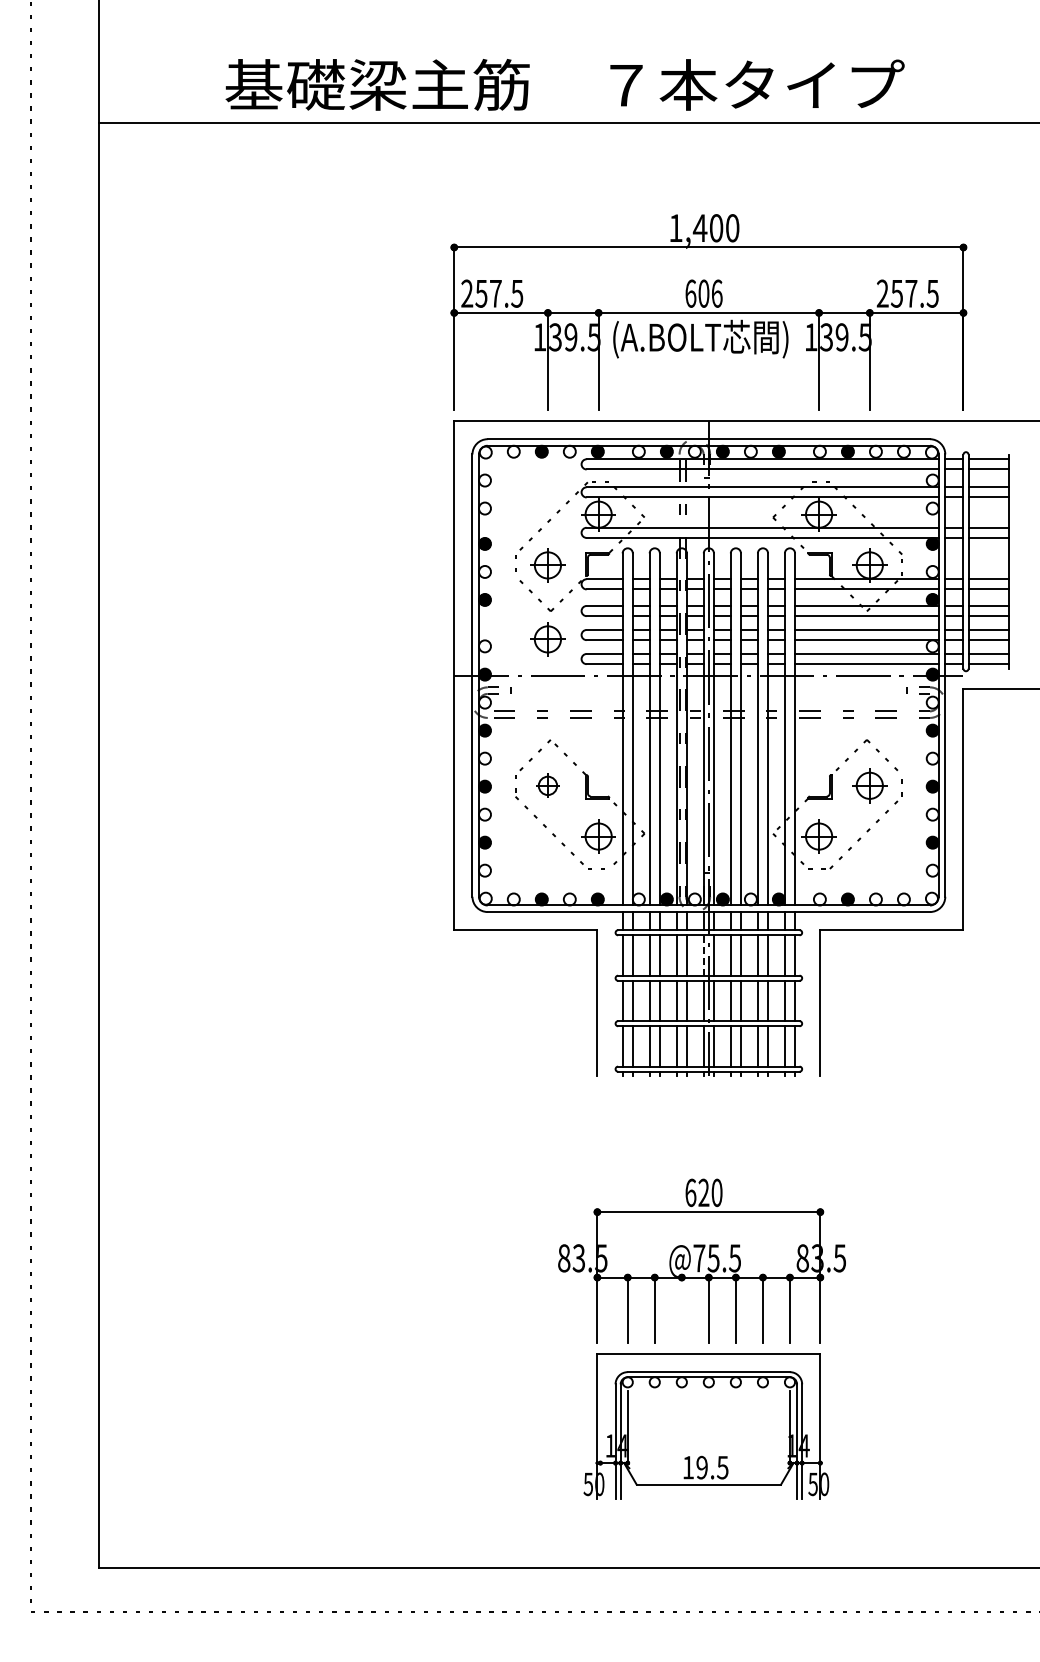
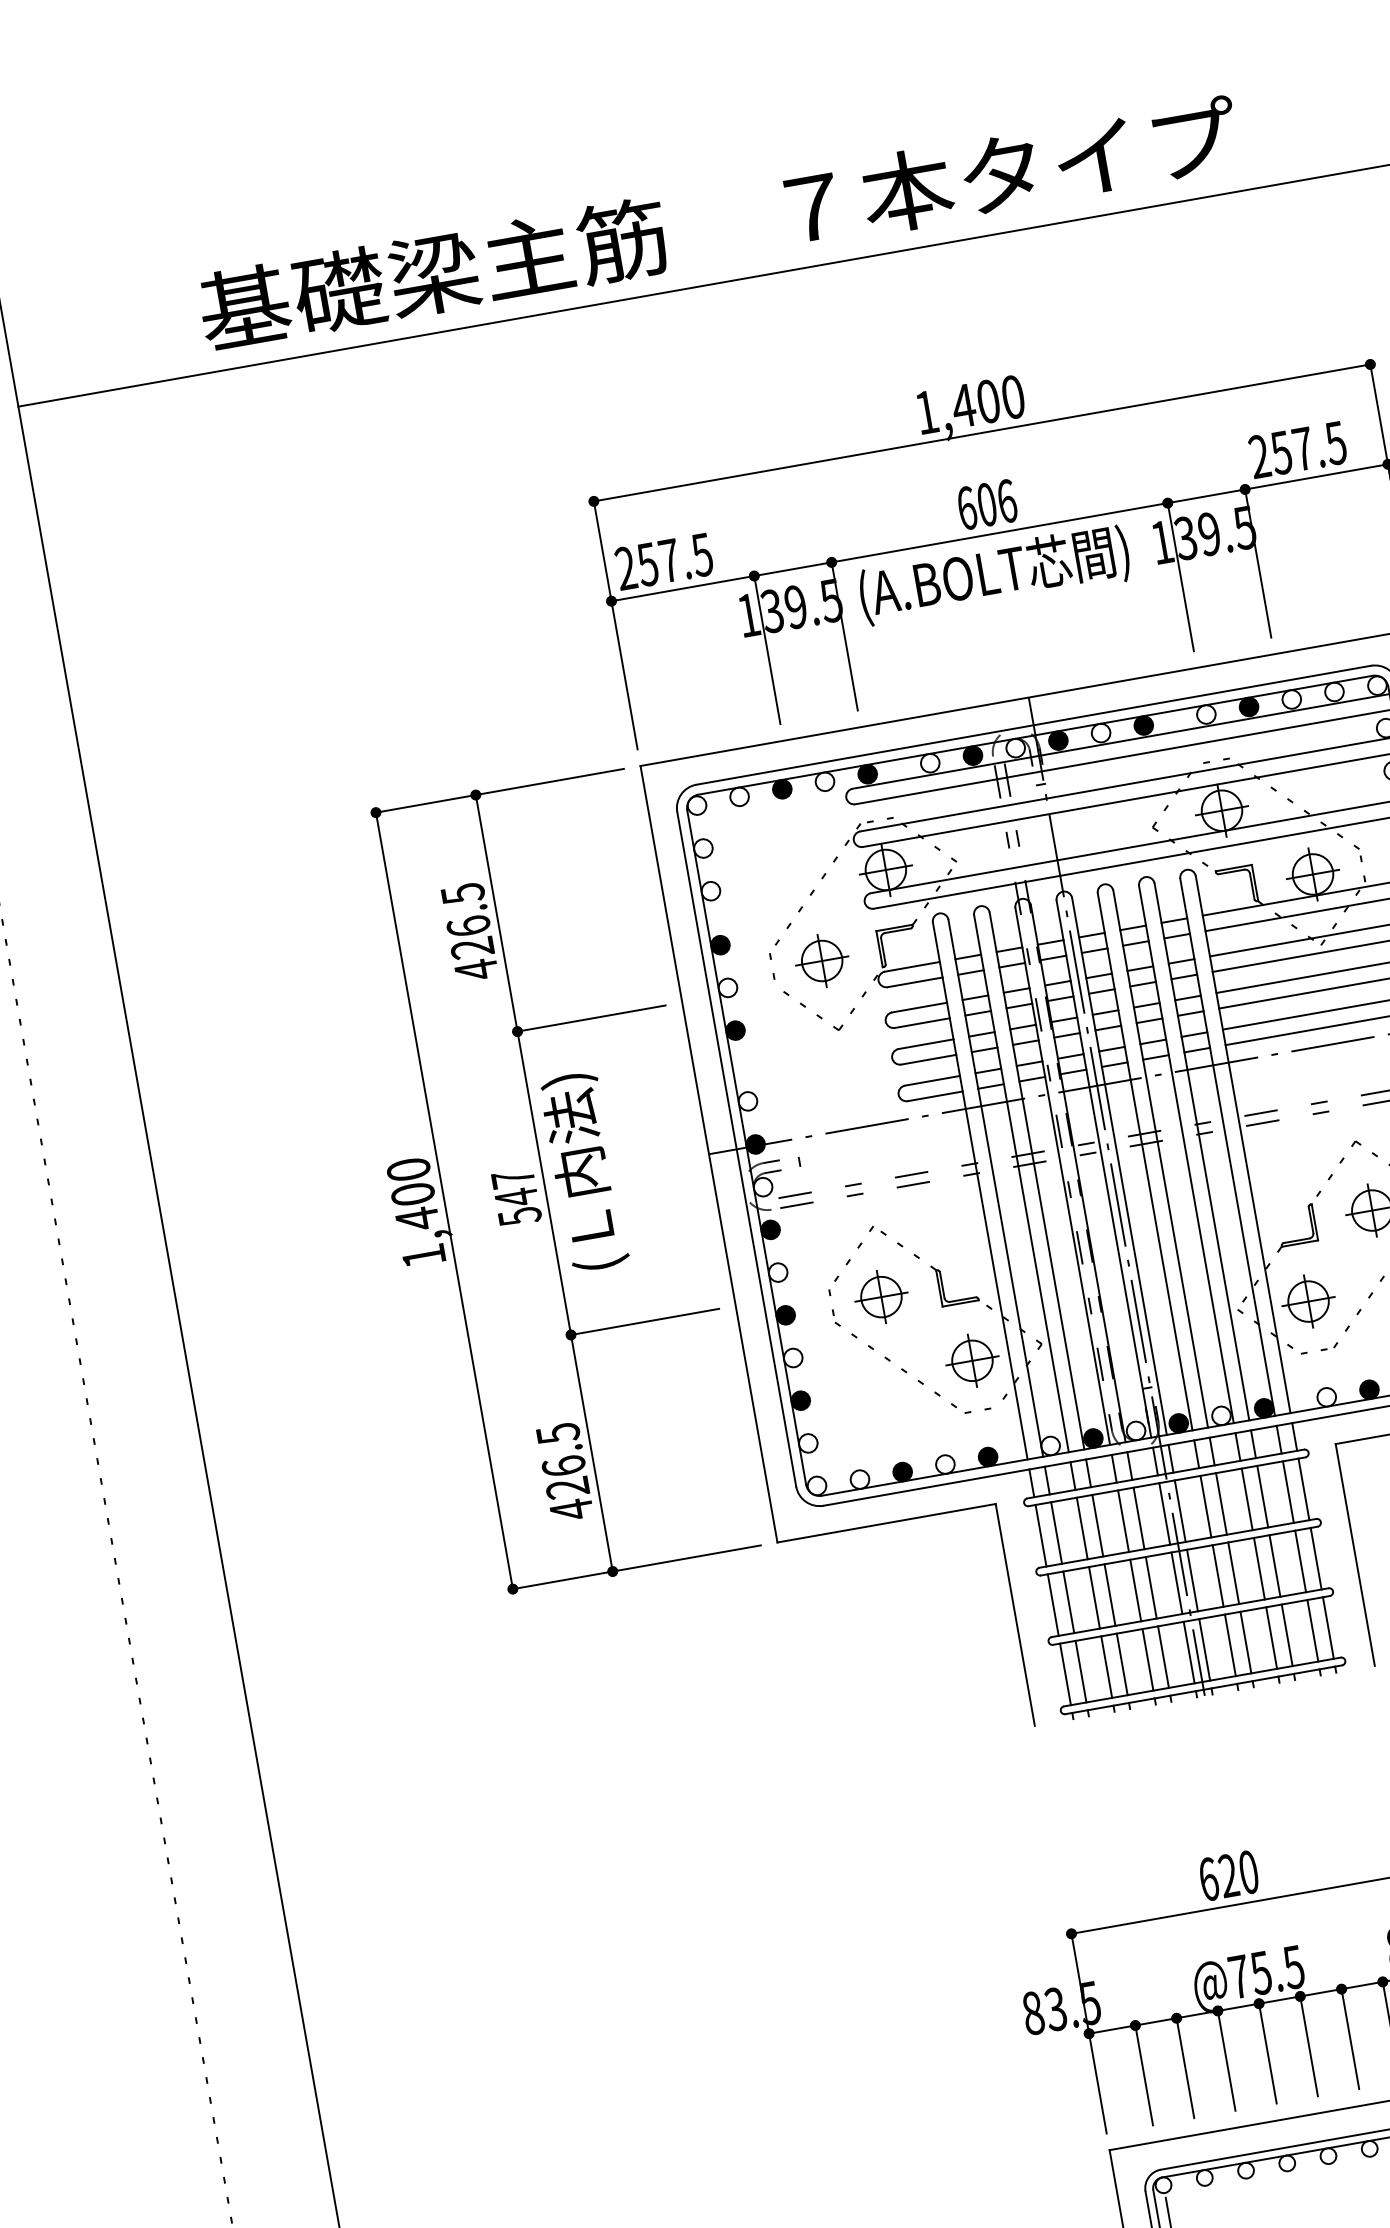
part: (547, 639) -> (841, 1074), removed
part: (345, 675) -> (543, 1183), added
part: (547, 785) -> (880, 1296), size x1.43
line: (703, 955) -> (1164, 1514), dashed -> solid
line: (681, 1310) -> (1226, 2061), added

